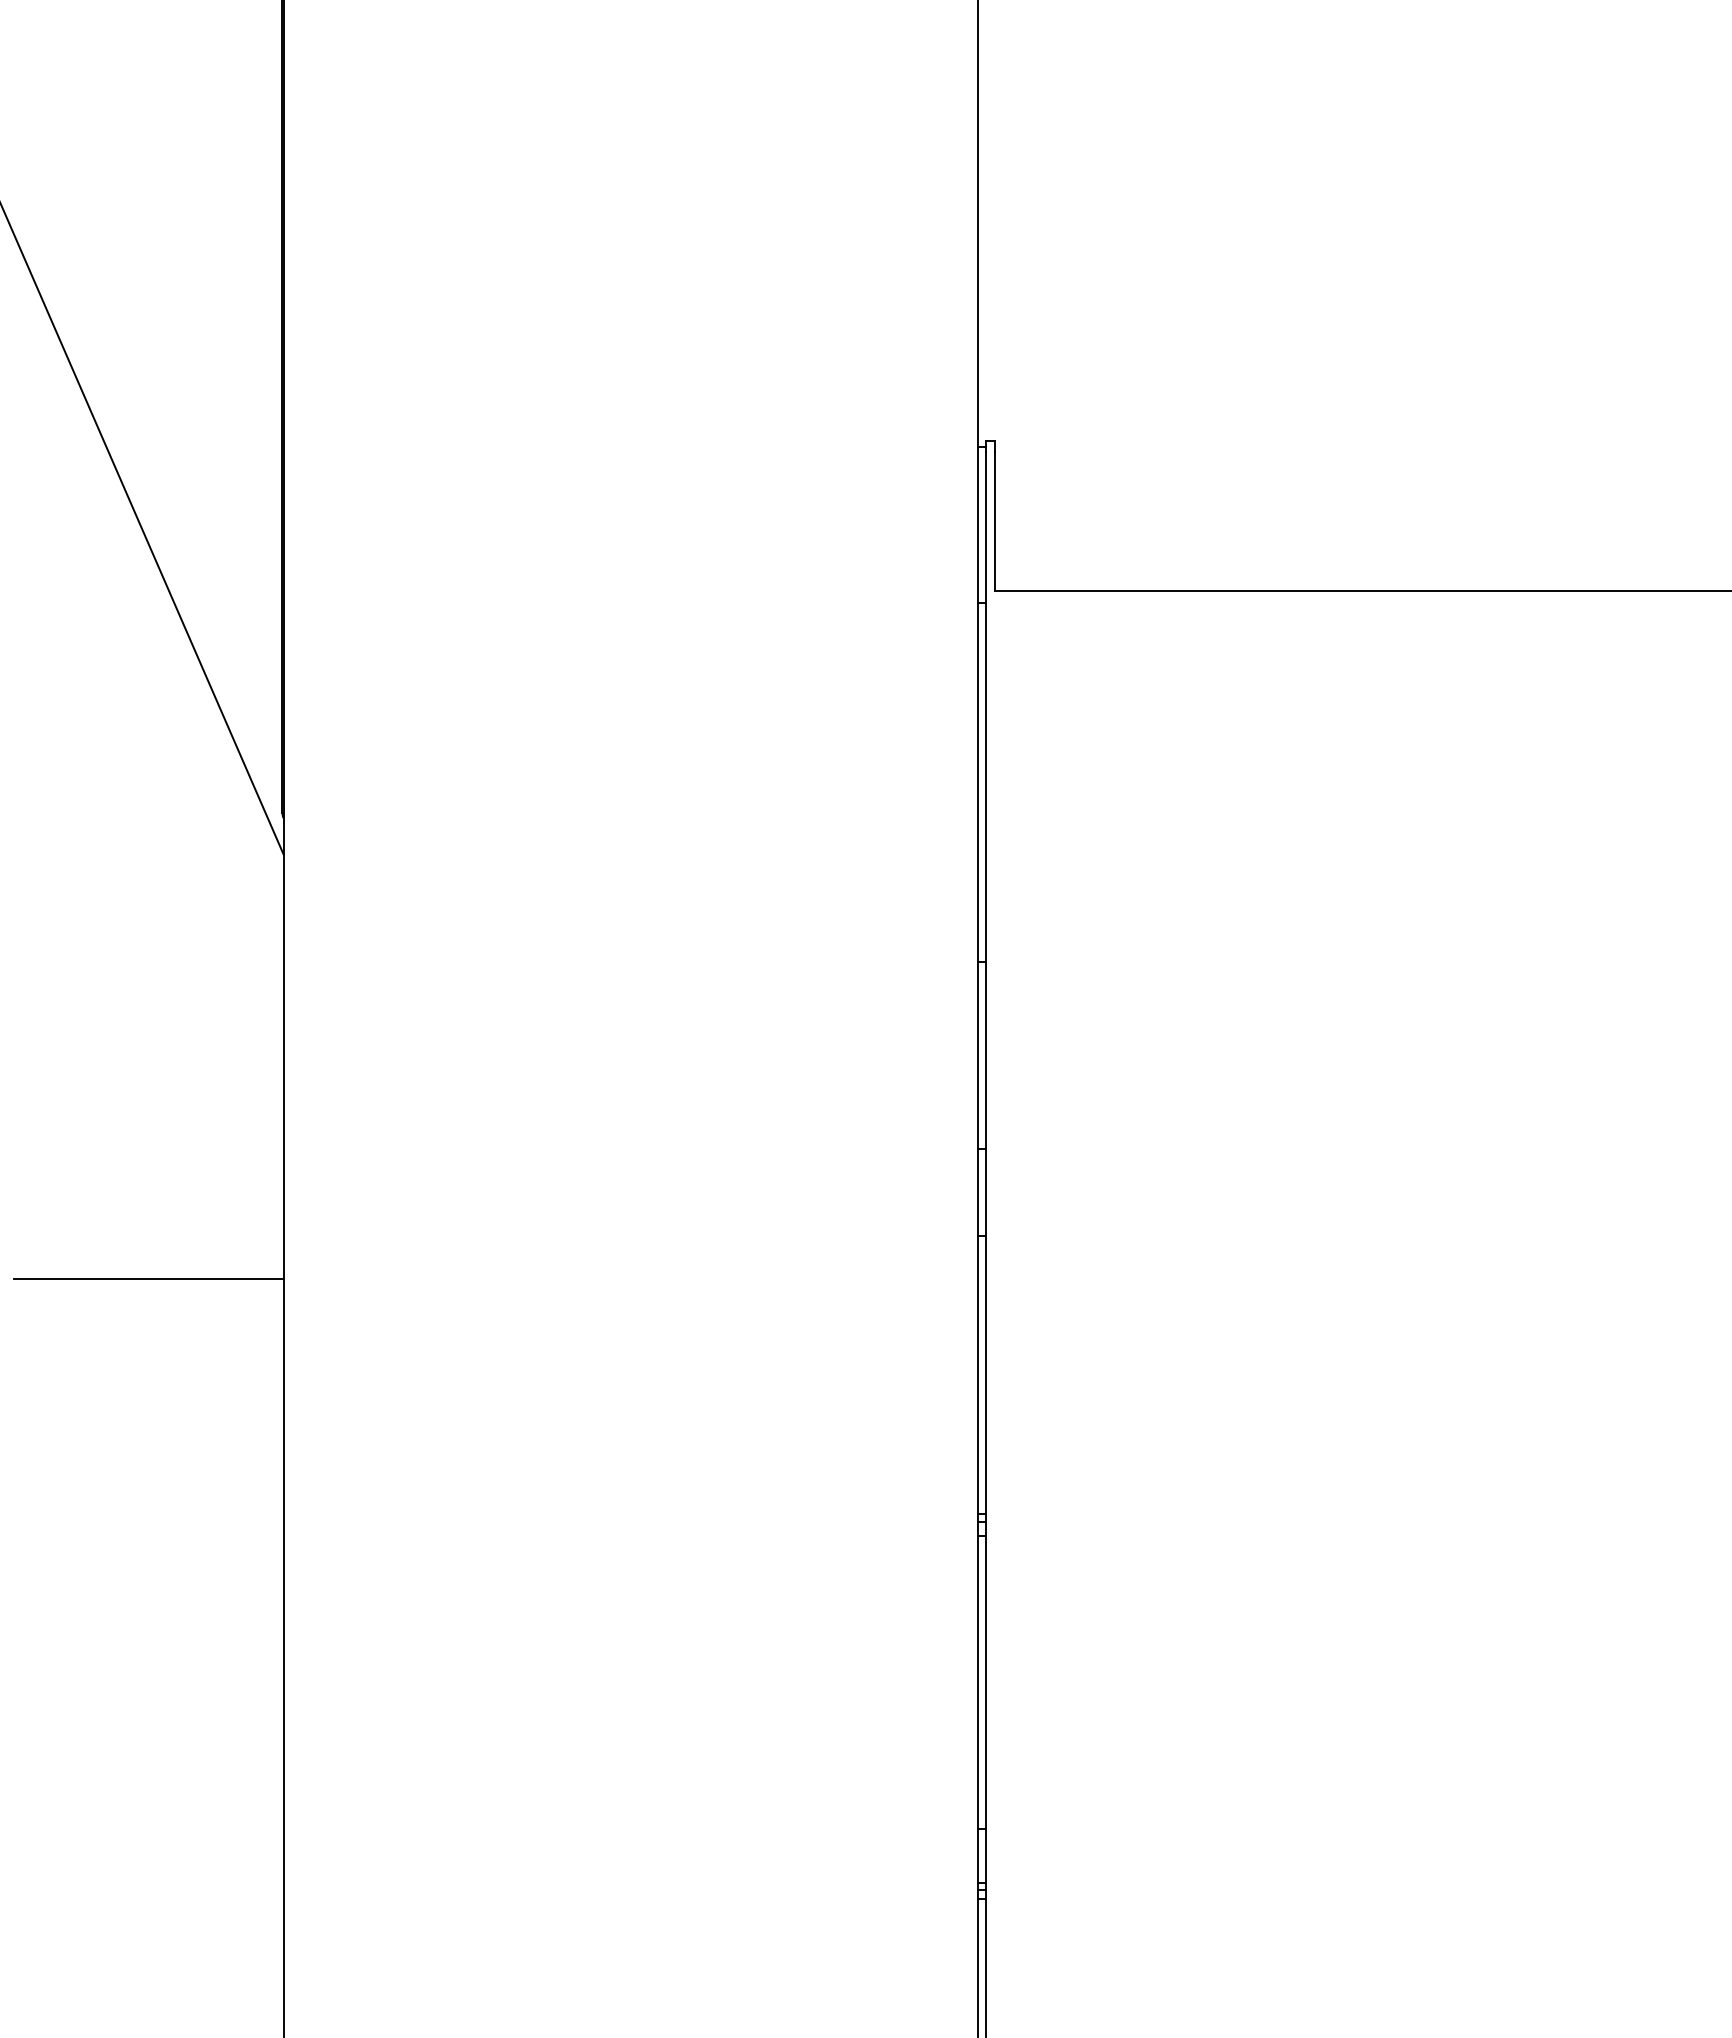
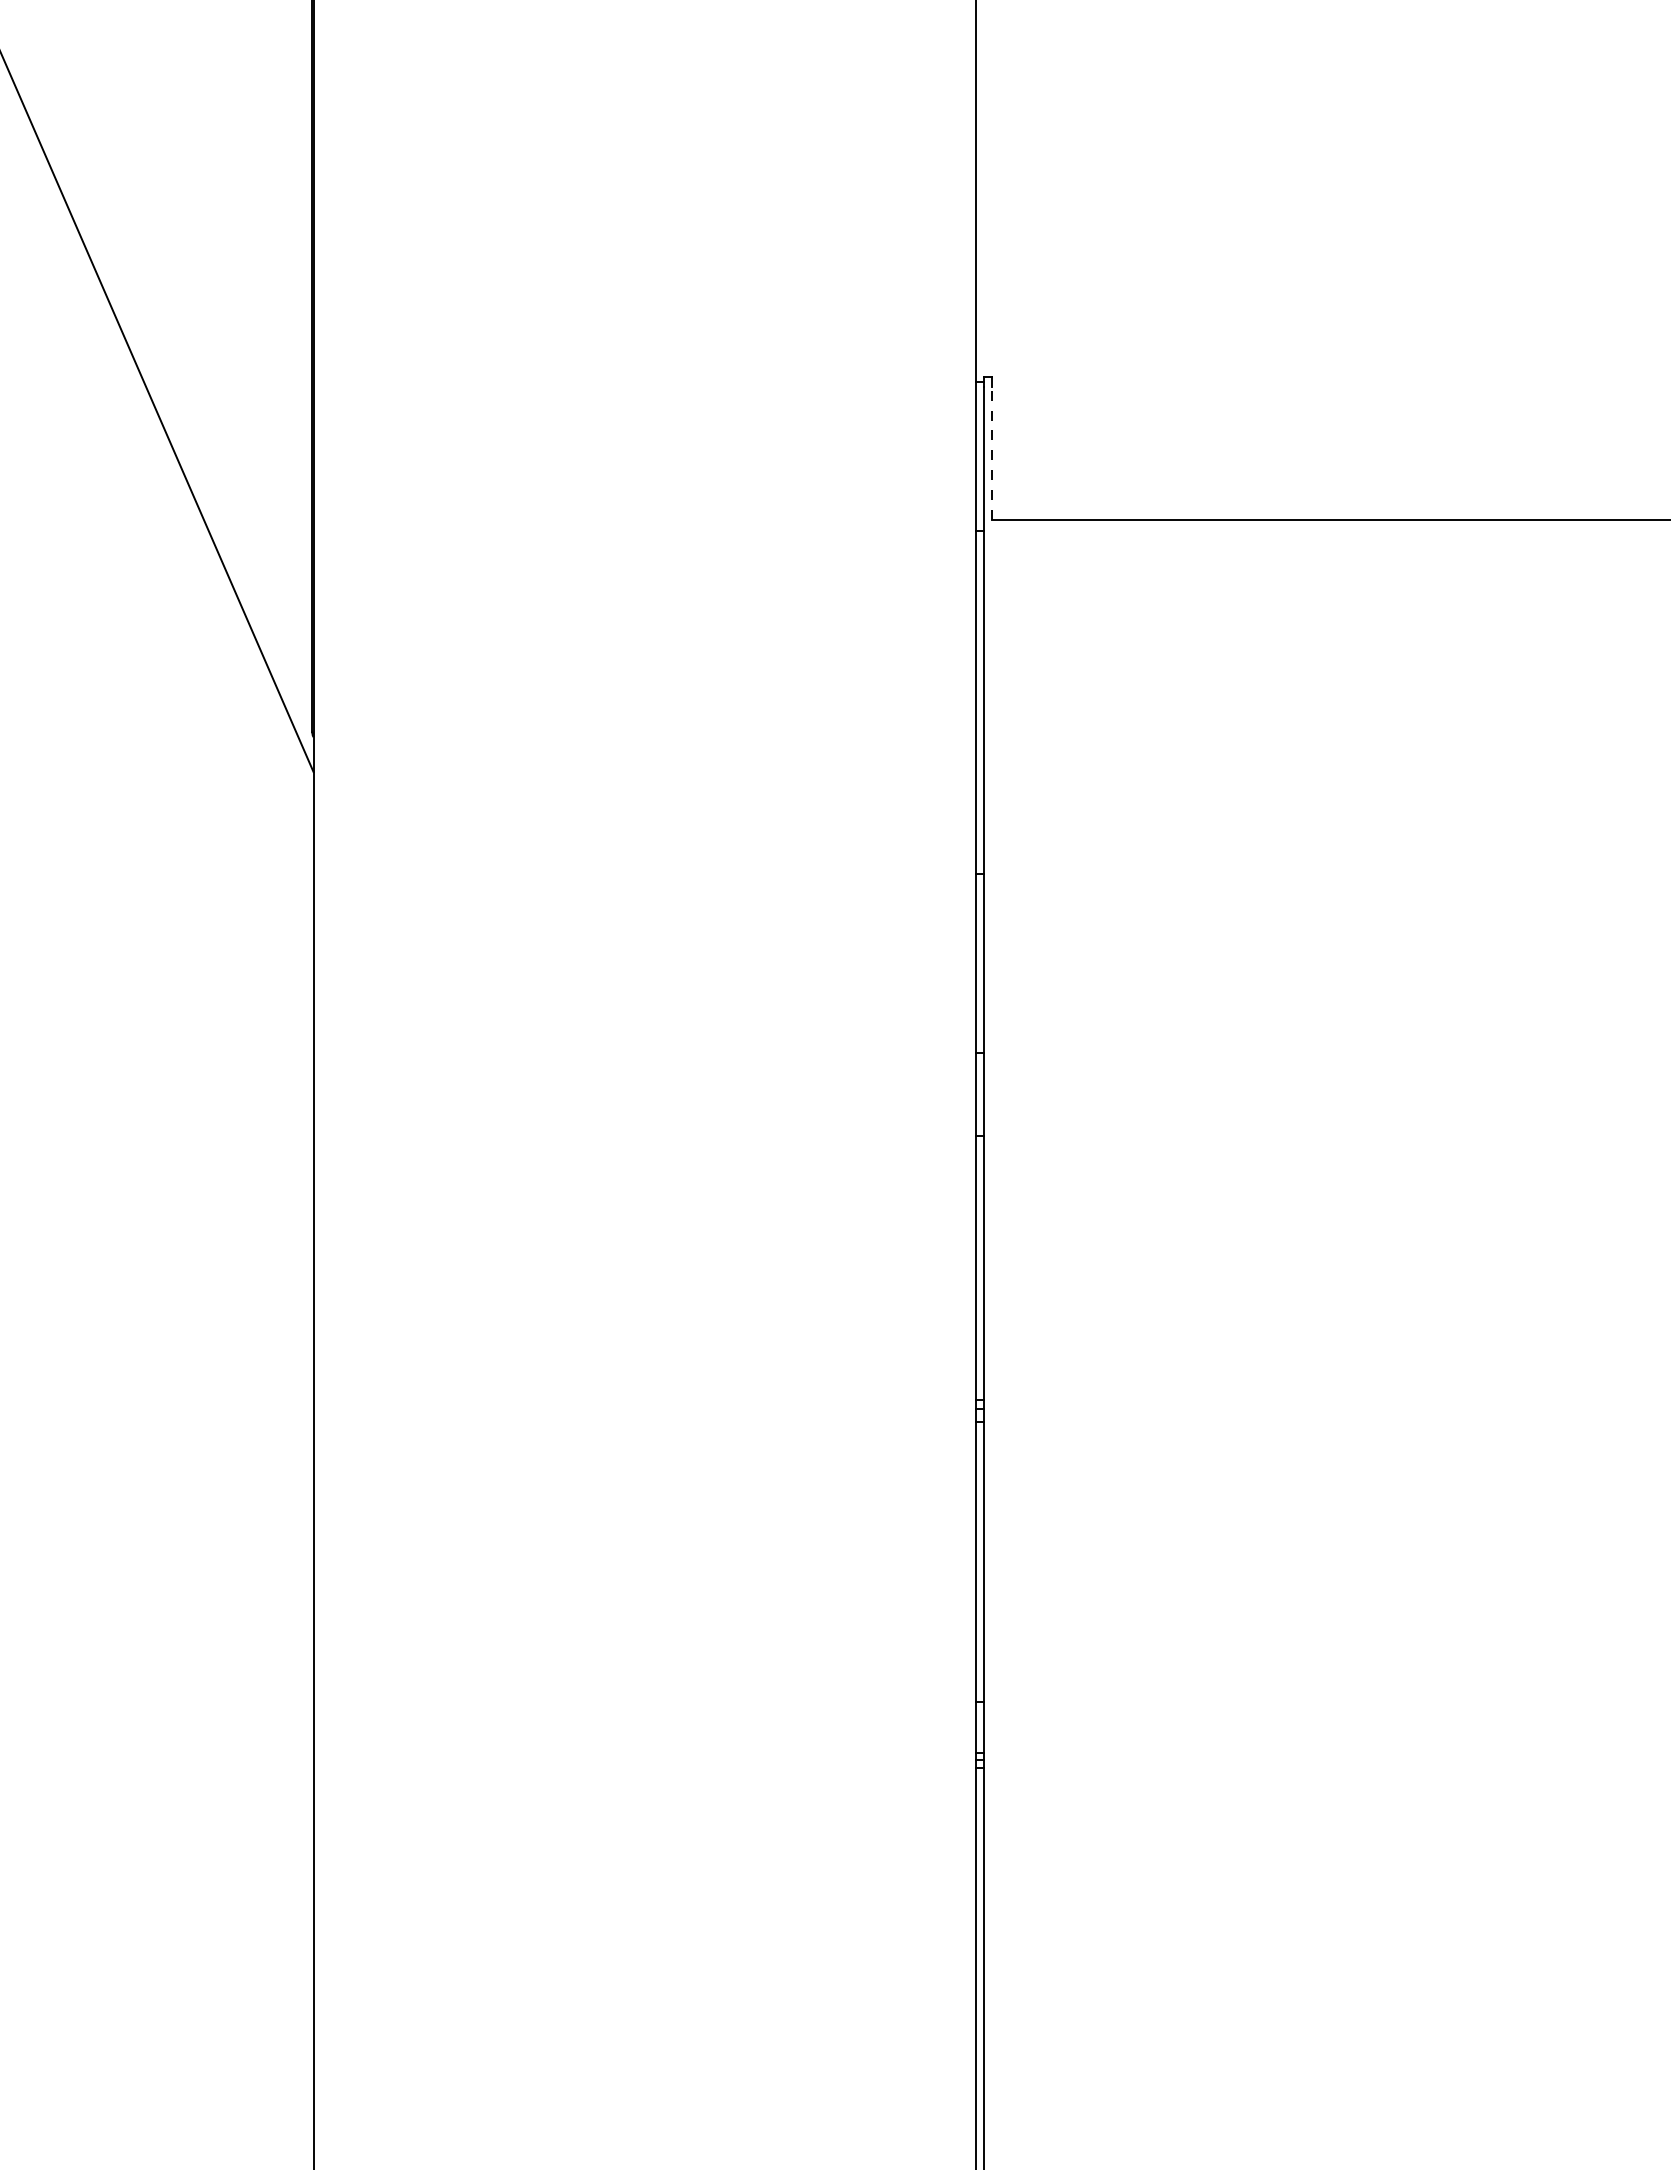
line: (995, 521) -> (992, 453), solid -> dashed
line: (148, 1278) -> (184, 1176), removed

